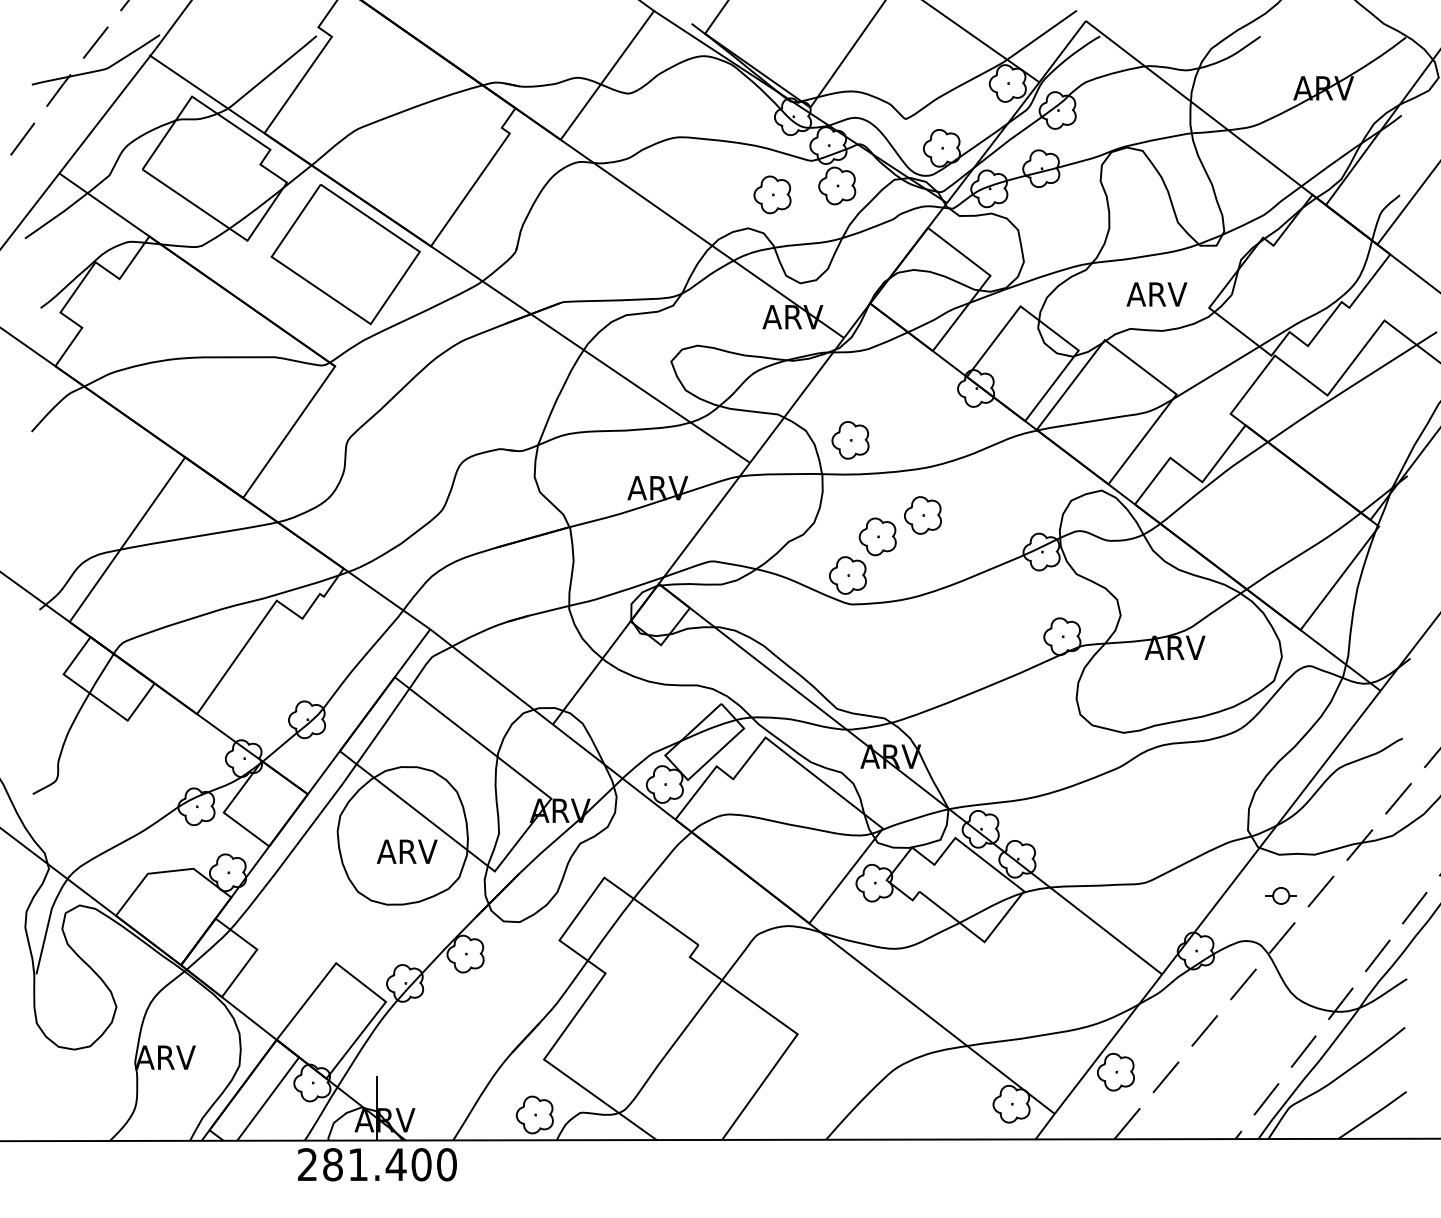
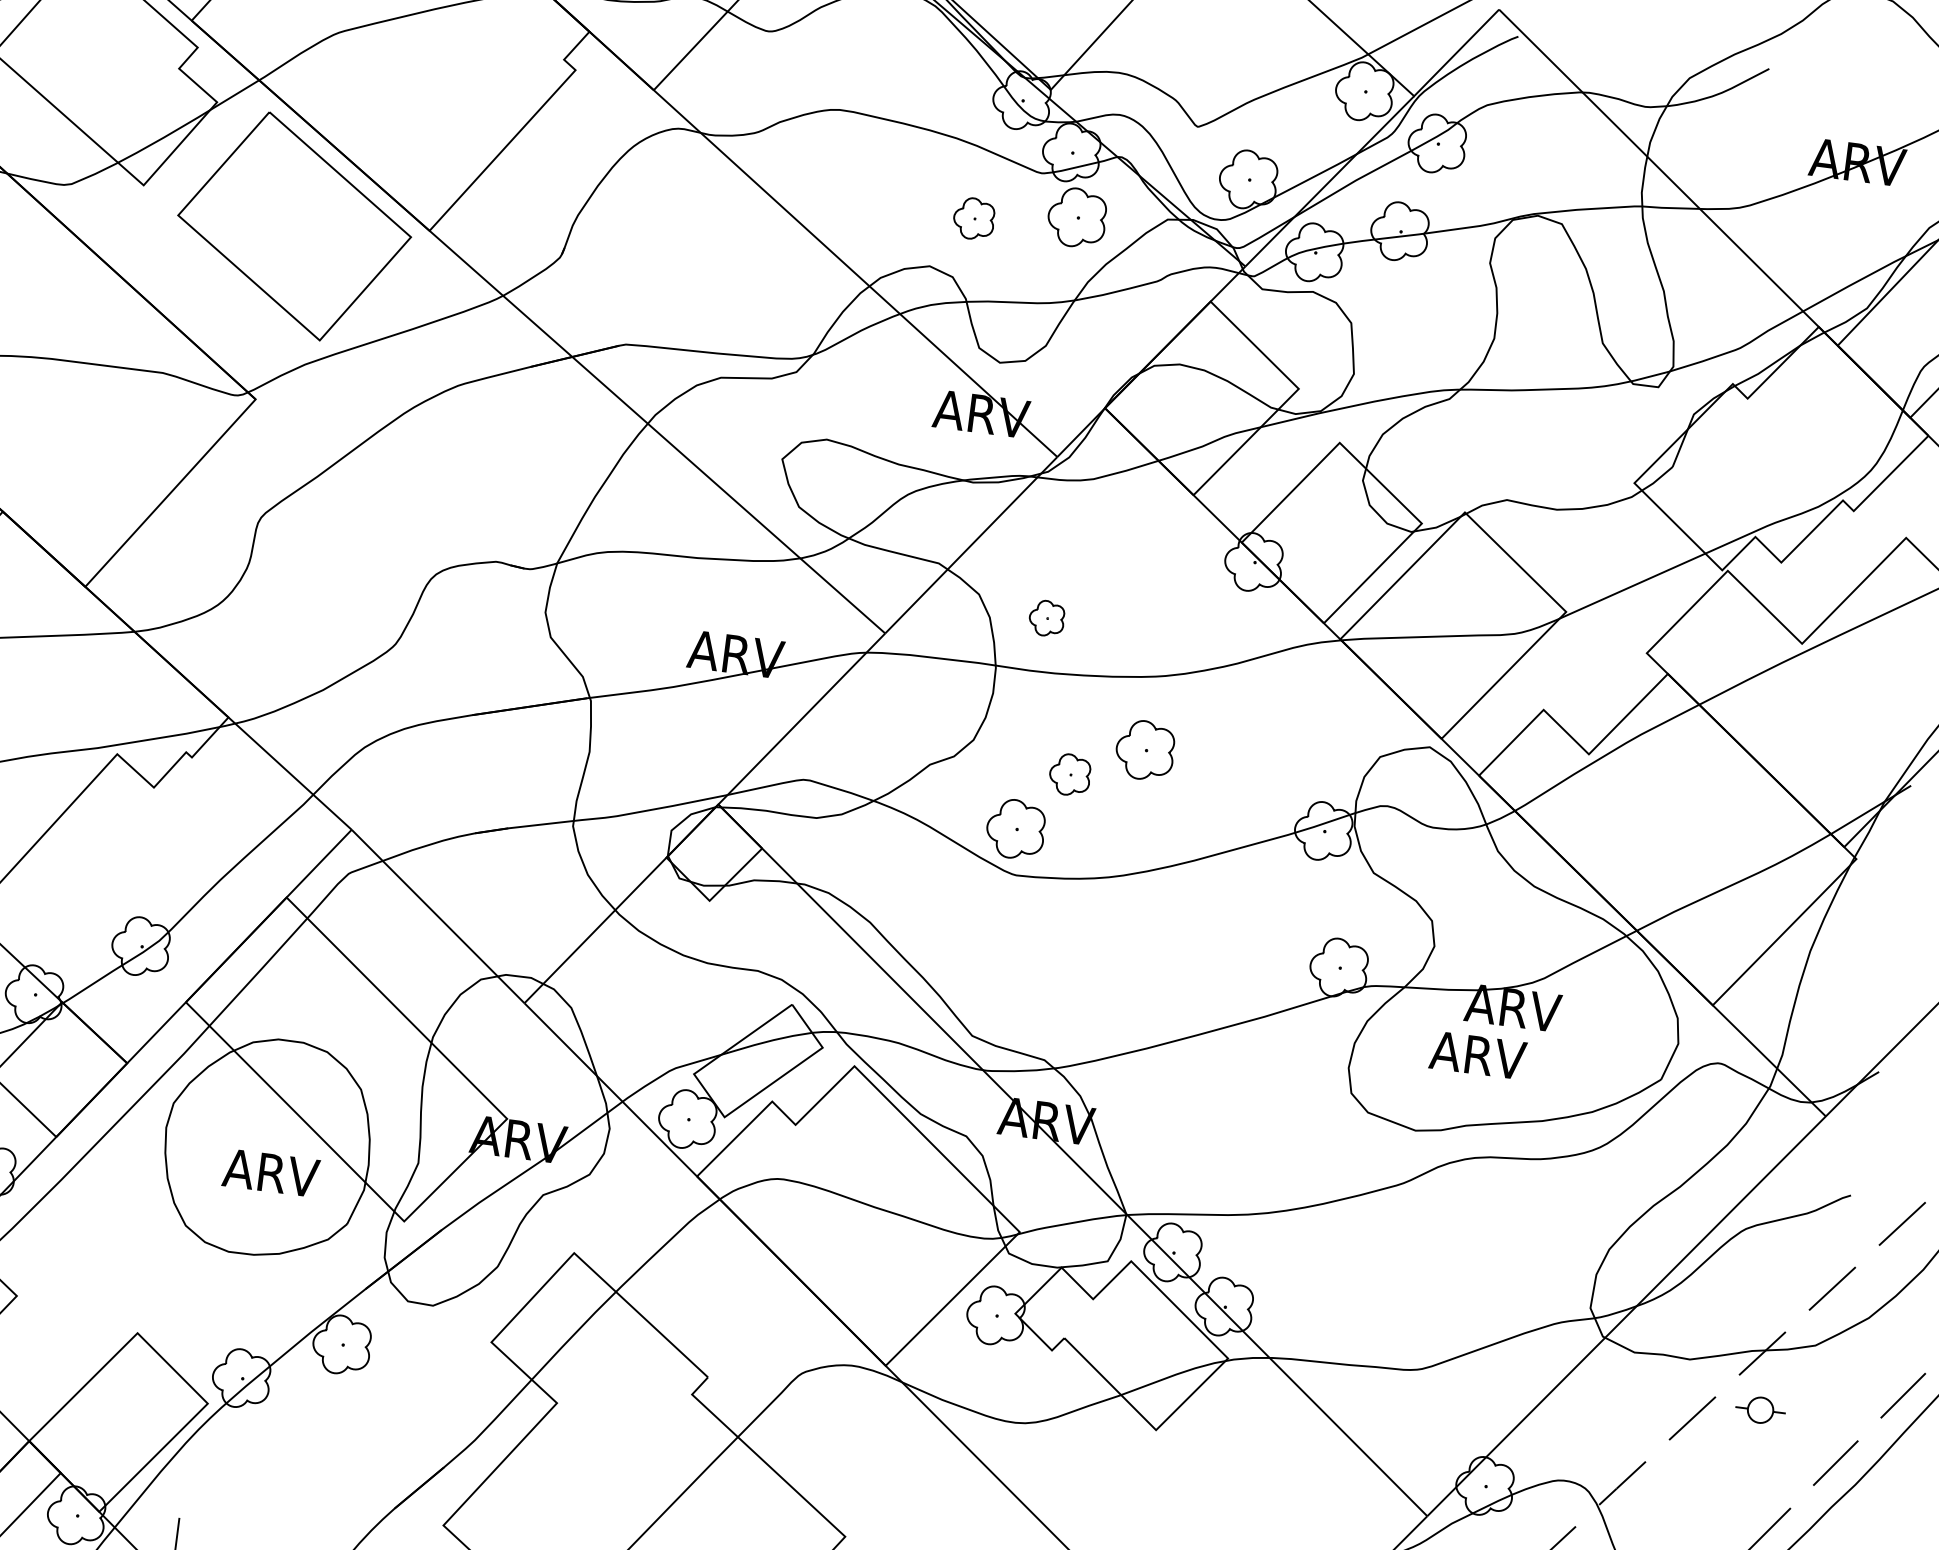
part: (772, 194) -> (974, 218), size x0.7
text: (1156, 294) -> (1477, 1055), moved
part: (850, 440) -> (1046, 618), size x0.6
part: (877, 536) -> (1069, 774), size x0.7
part: (1280, 895) -> (1759, 1409), moved

